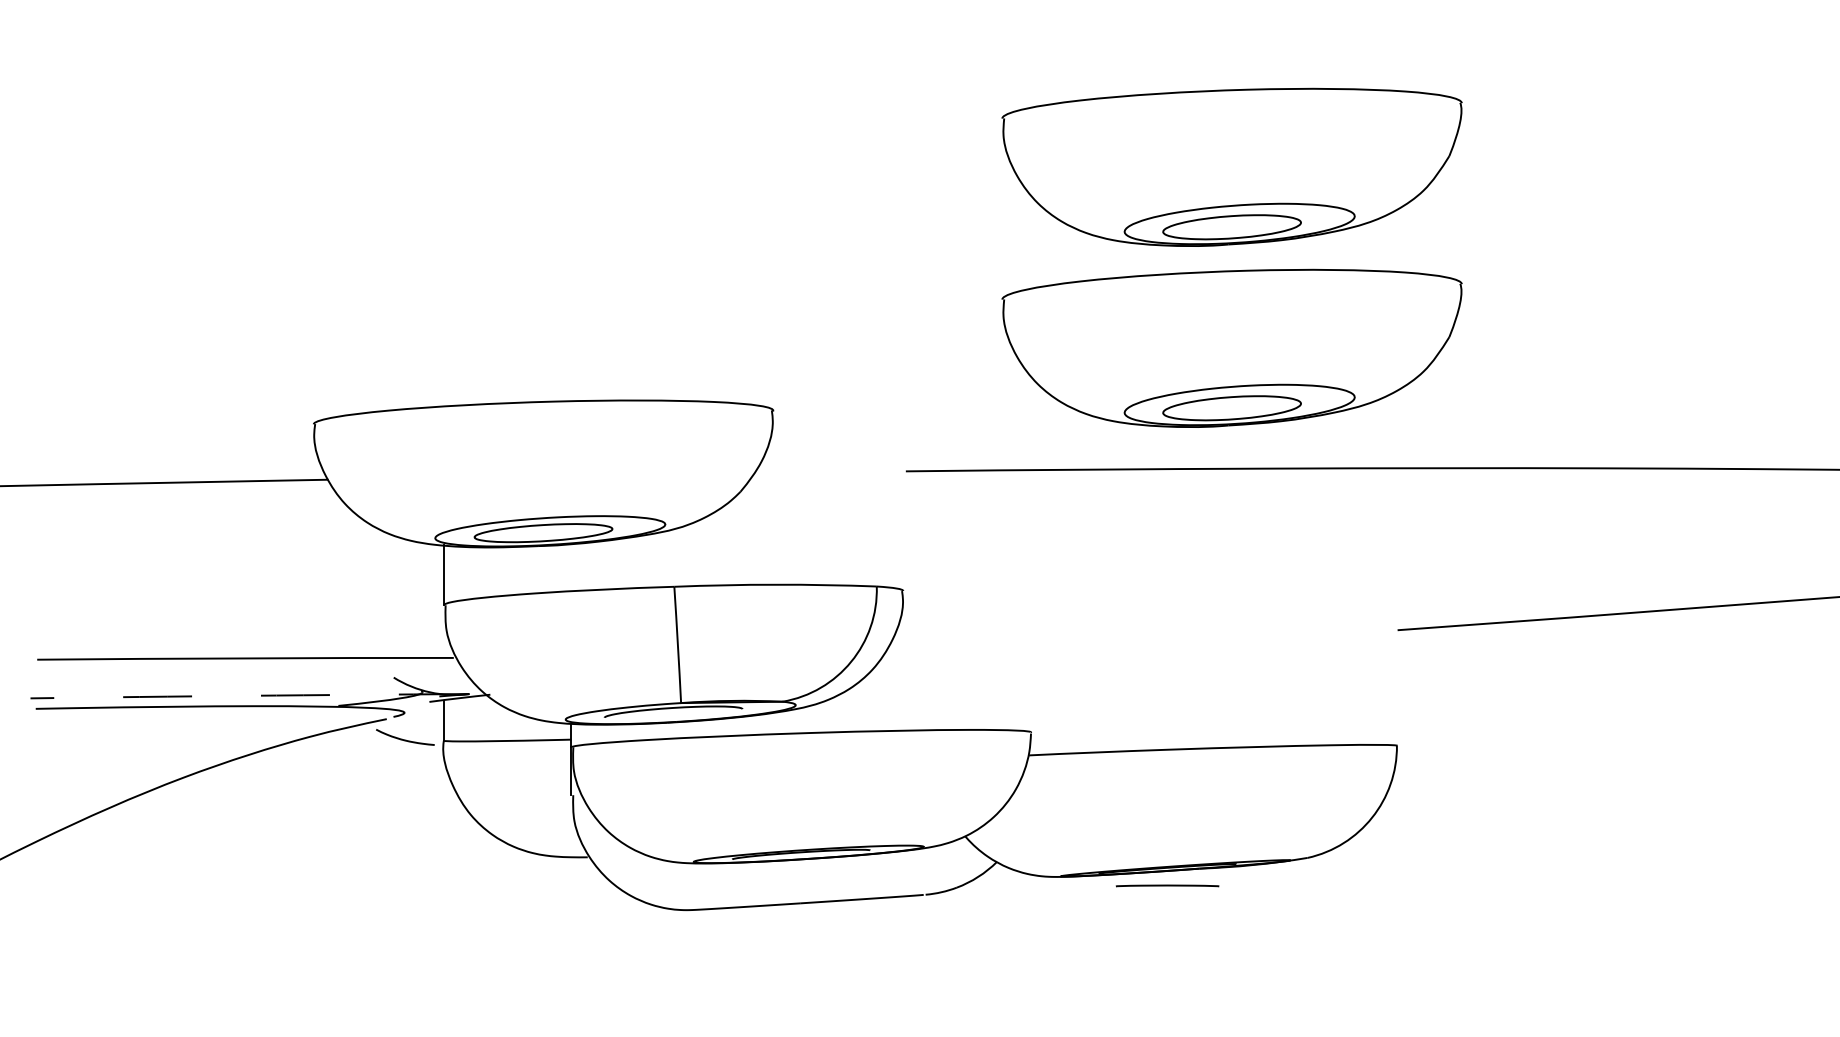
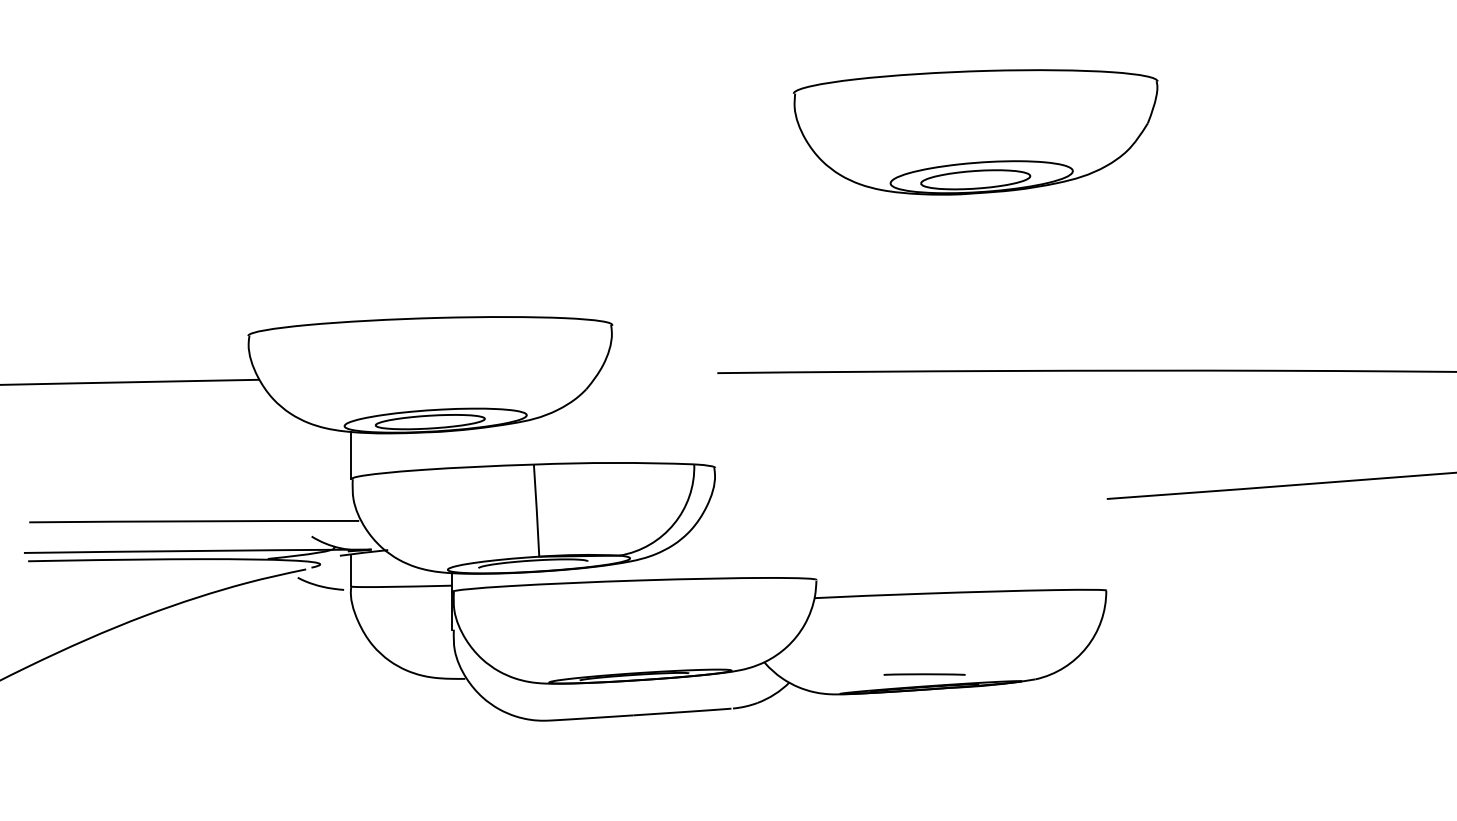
part: (1231, 347) -> (975, 275), removed
arc: (249, 695) -> (197, 550), dashed -> solid
line: (1167, 885) -> (924, 674), moved

